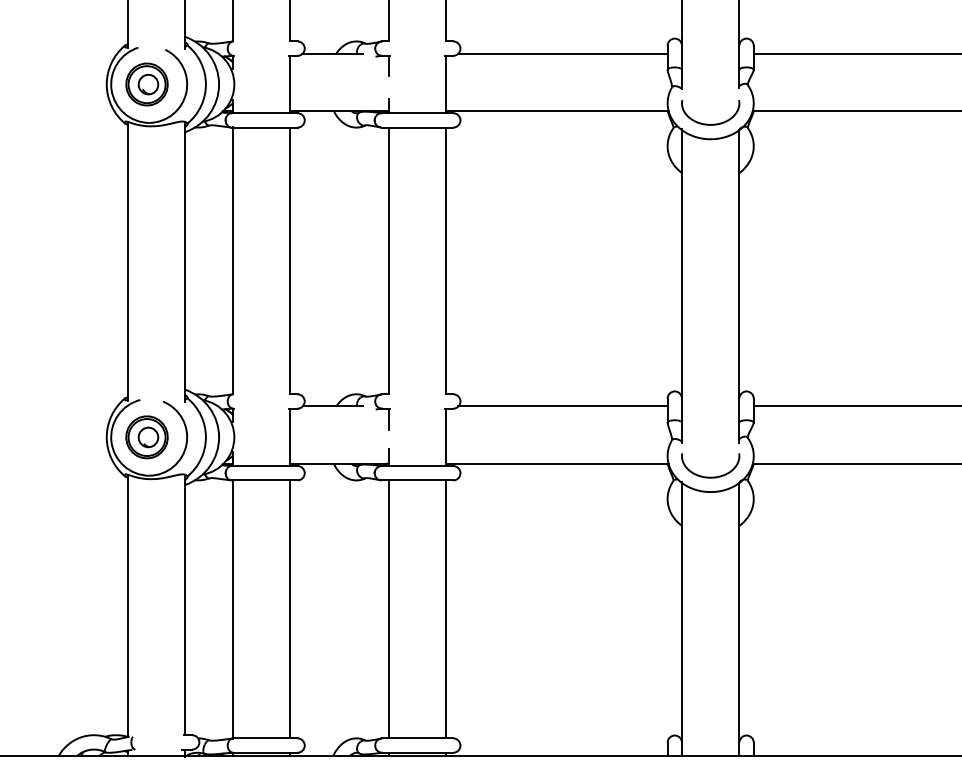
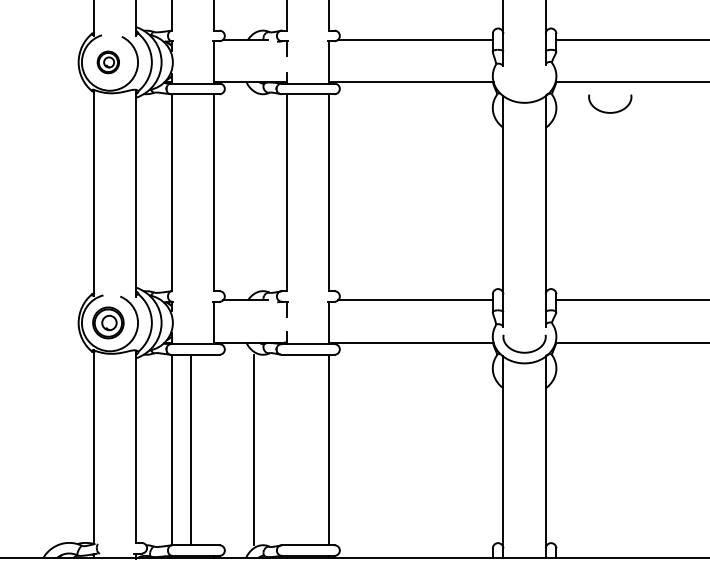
part: (146, 84) -> (108, 62), size x0.7
curve: (707, 123) -> (607, 111), moved
line: (290, 609) -> (190, 450), moved
line: (388, 609) -> (253, 450), moved

